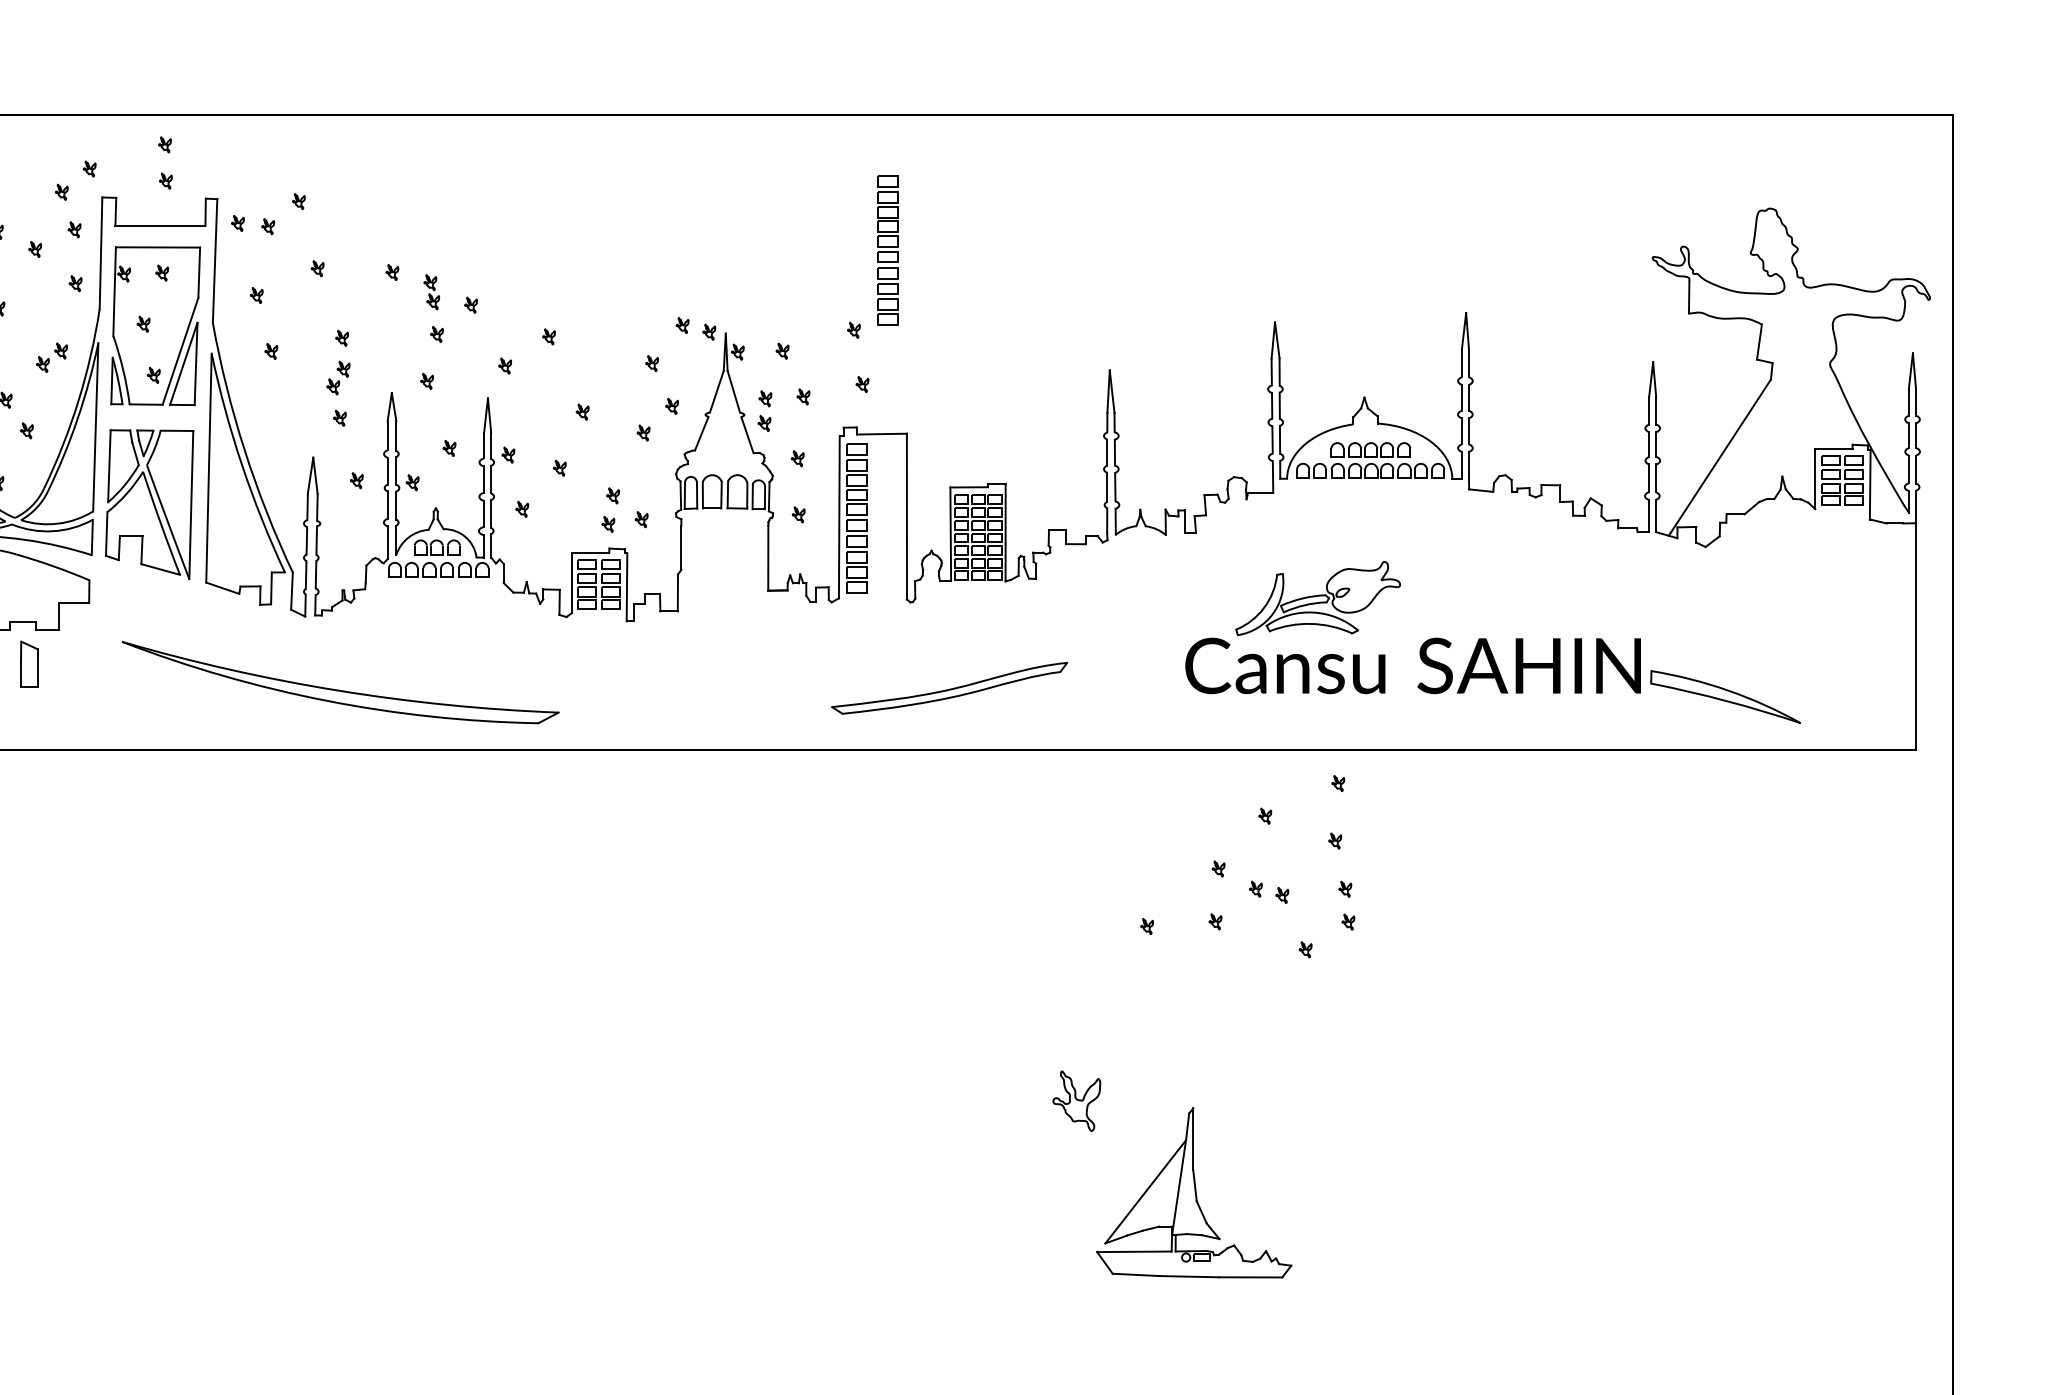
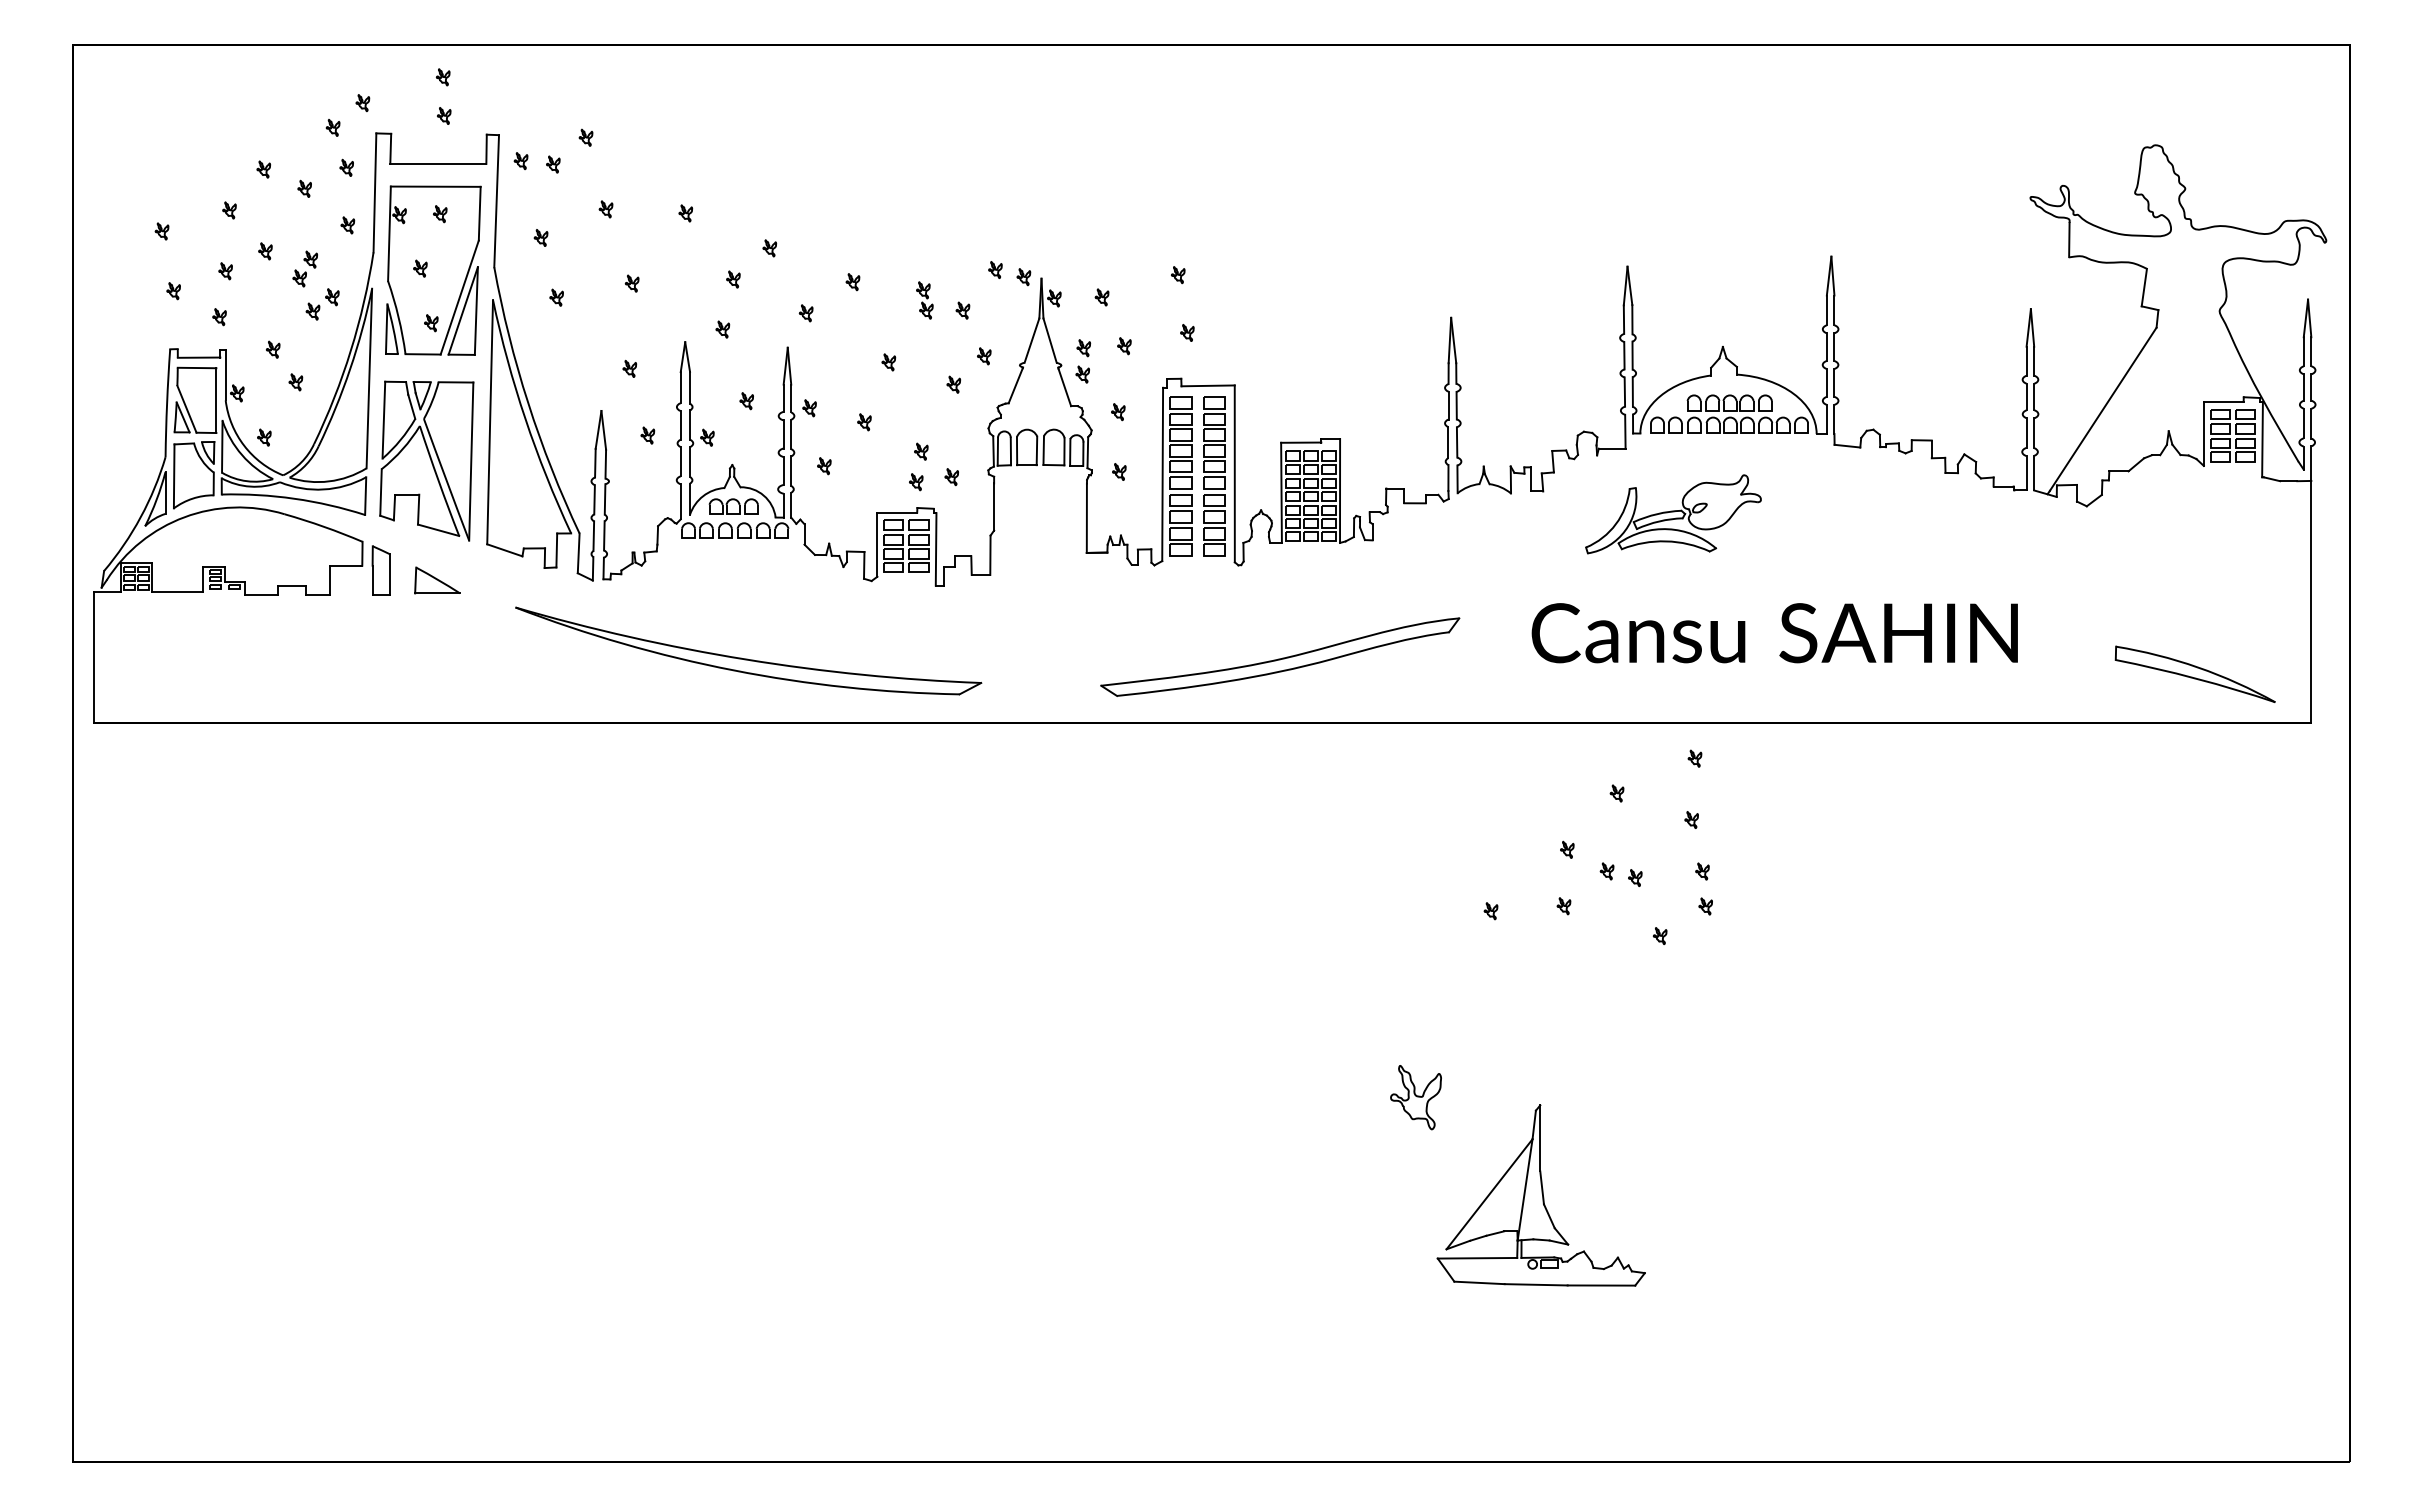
part: (887, 250) -> (1214, 476), moved
part: (431, 292) -> (924, 300), moved
part: (337, 377) -> (304, 268), moved
part: (1318, 598) -> (1673, 514), moved
part: (159, 616) -> (437, 580), added
part: (28, 664) -> (380, 570), moved
part: (949, 687) -> (1280, 656), size x1.43
part: (339, 689) -> (747, 658), moved
part: (1724, 696) -> (2194, 673), moved

